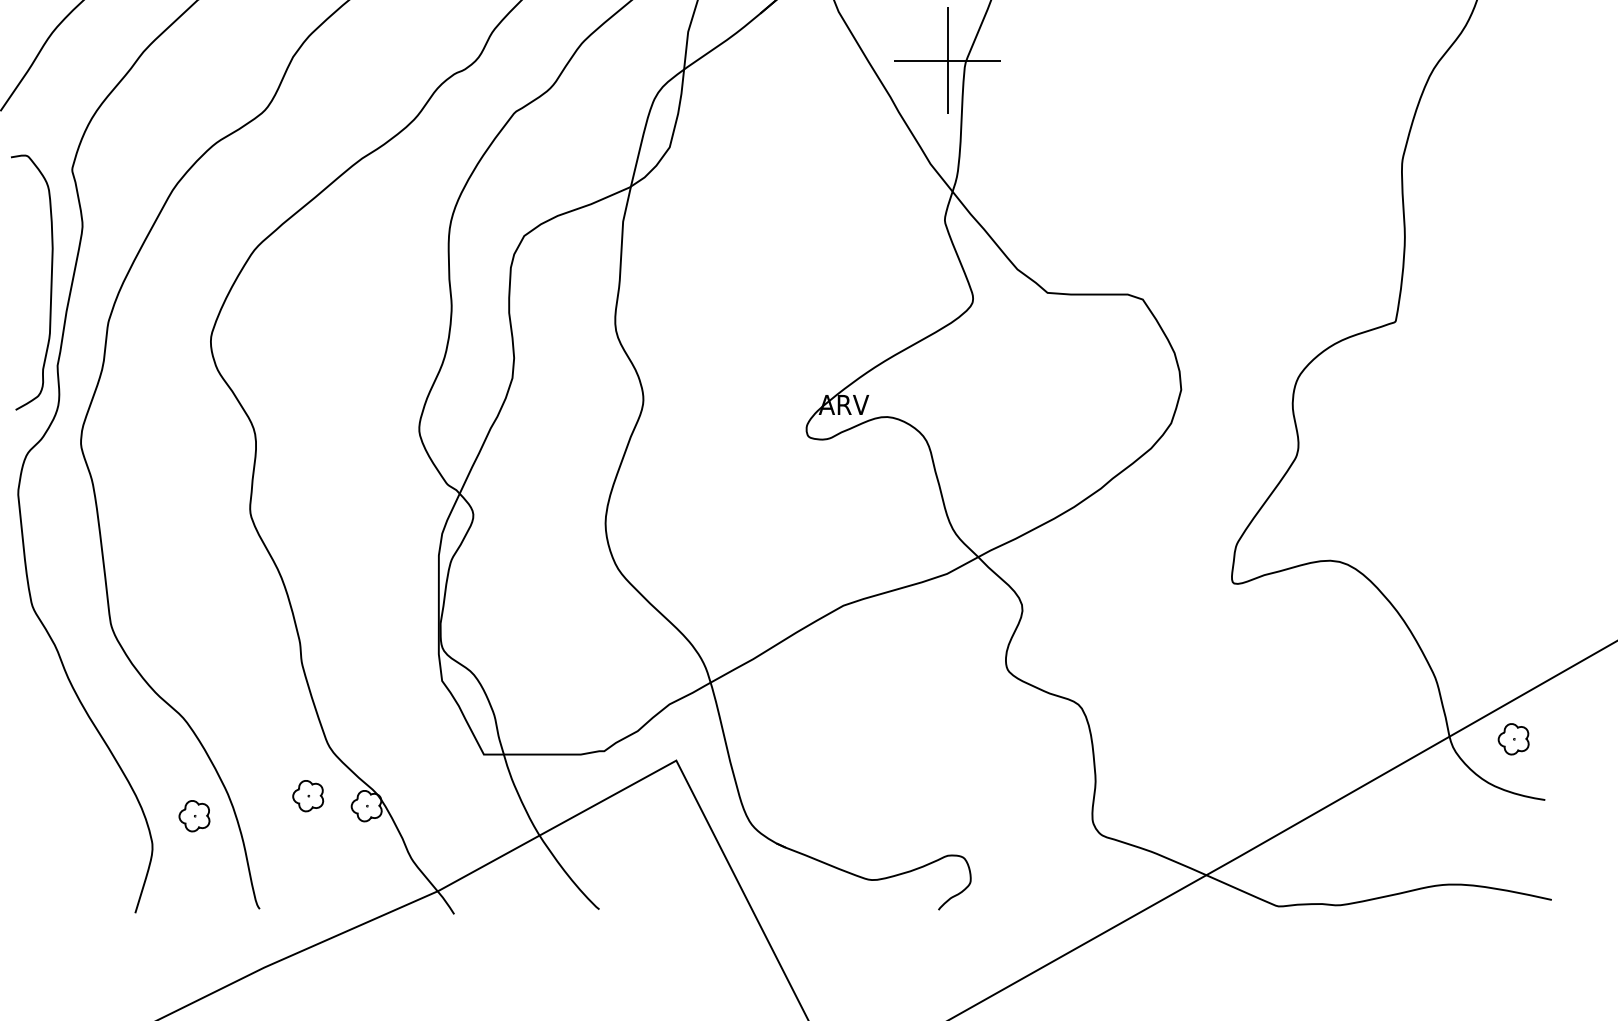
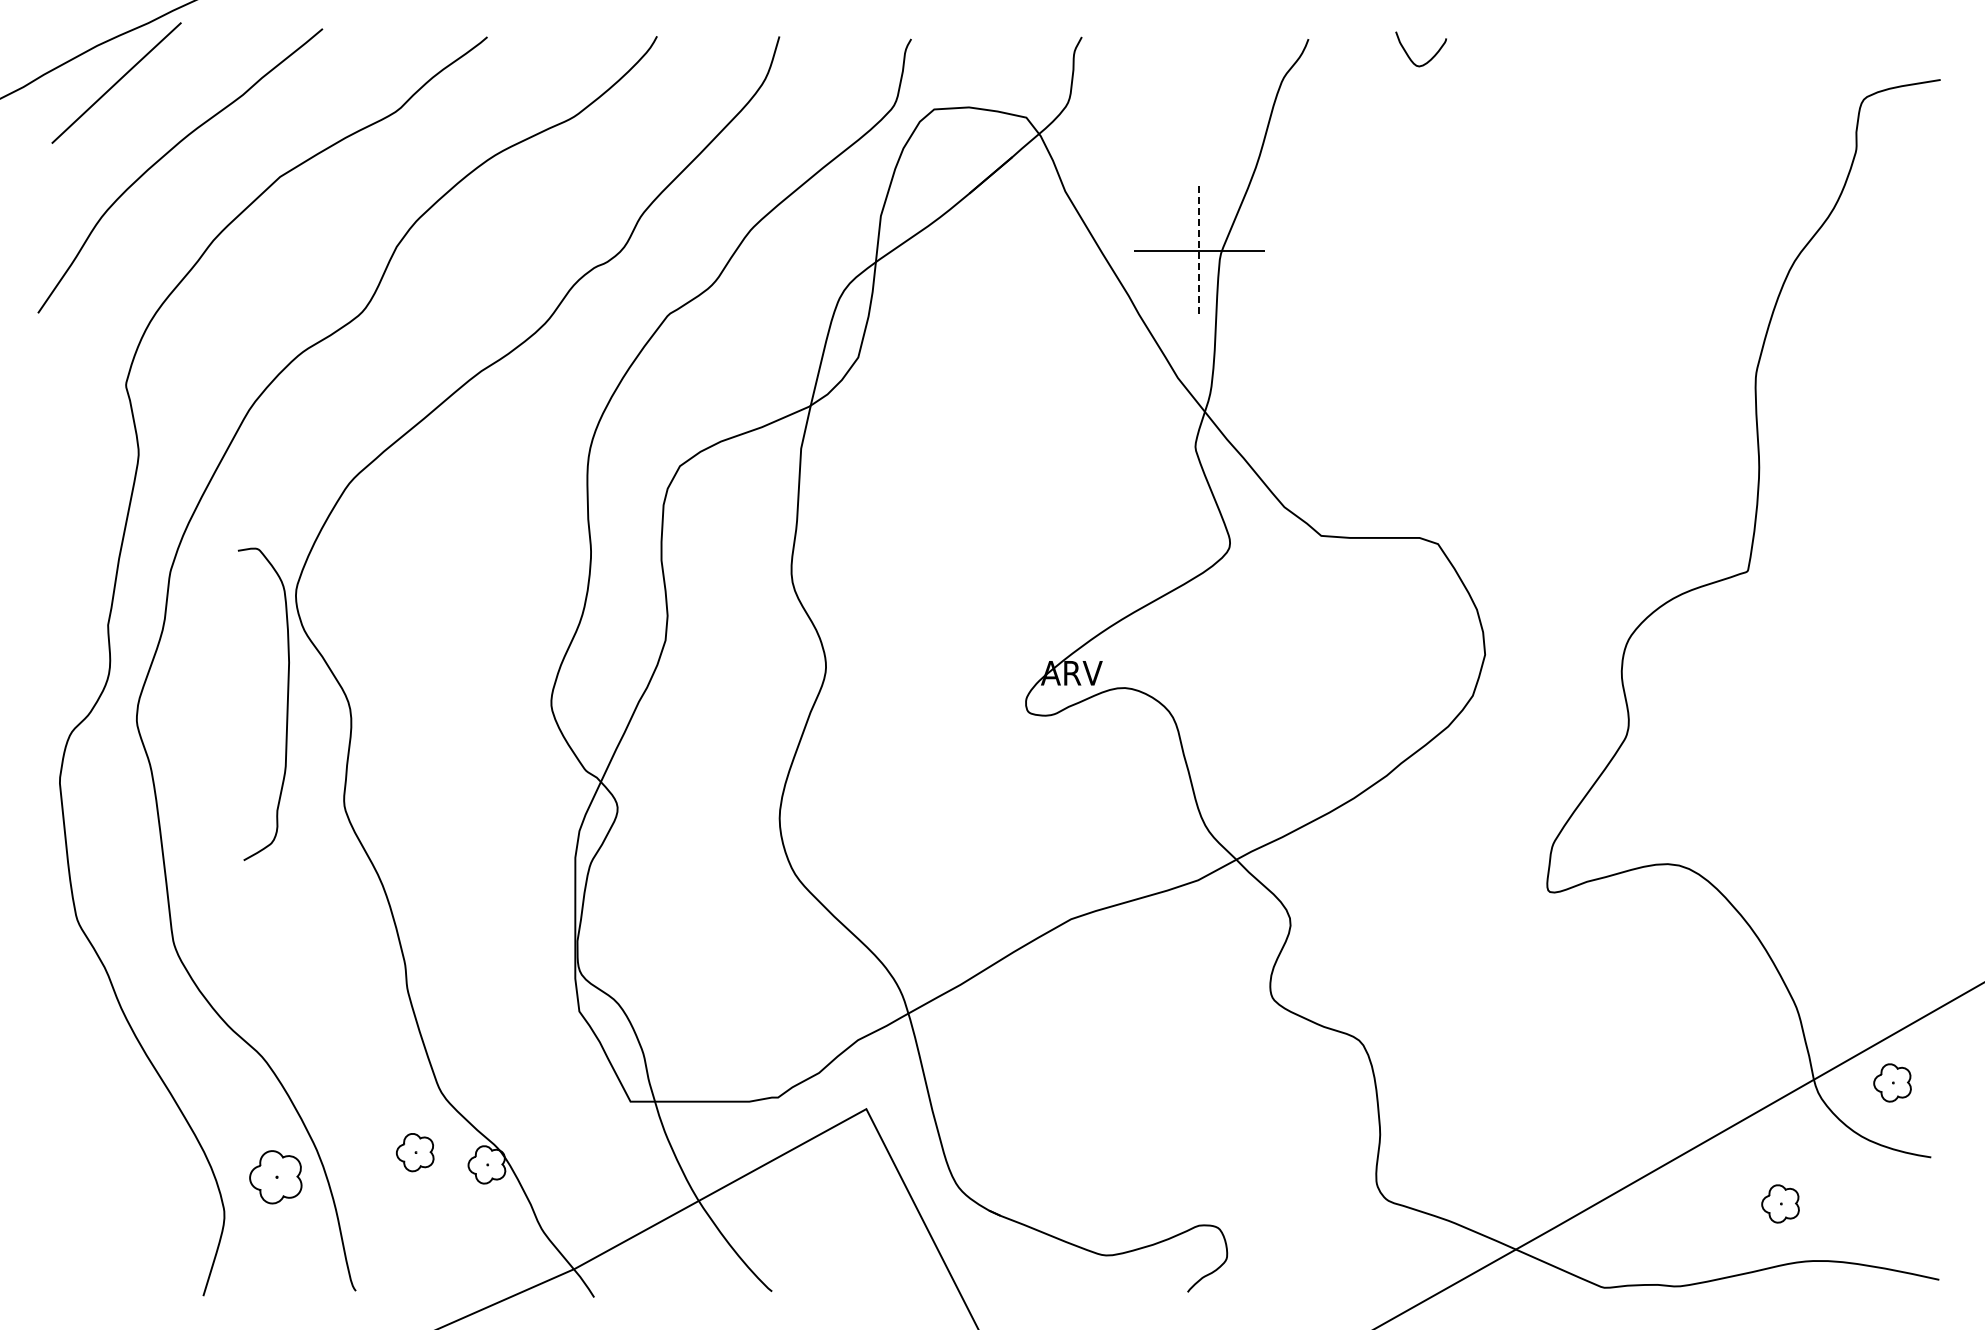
line: (948, 60) -> (1199, 251), solid -> dashed
curve: (50, 282) -> (286, 704), moved
part: (194, 815) -> (275, 1176), size x1.4
part: (1422, 837) -> (1780, 1203), added

